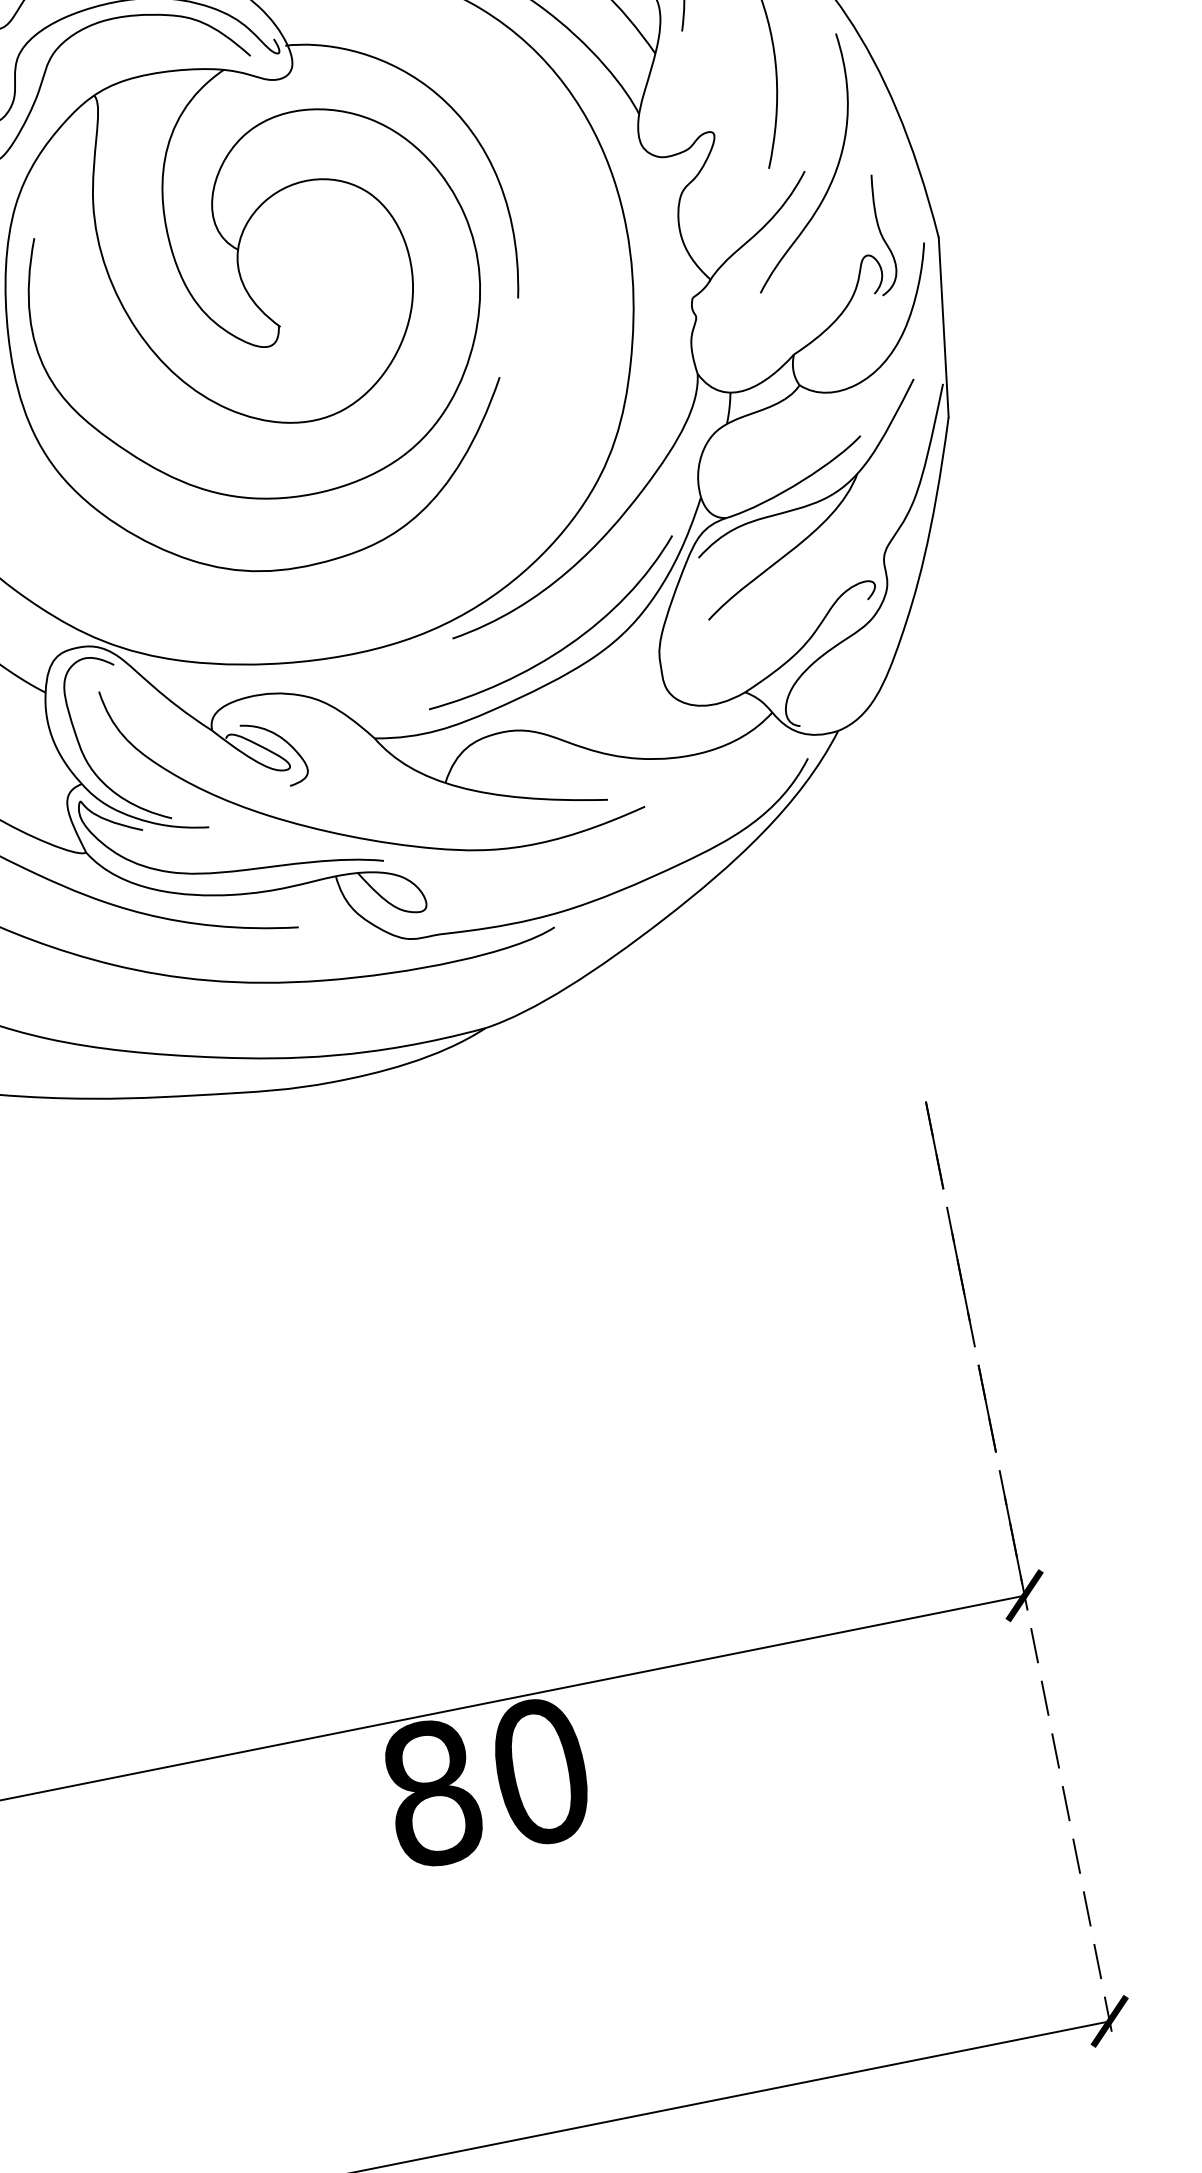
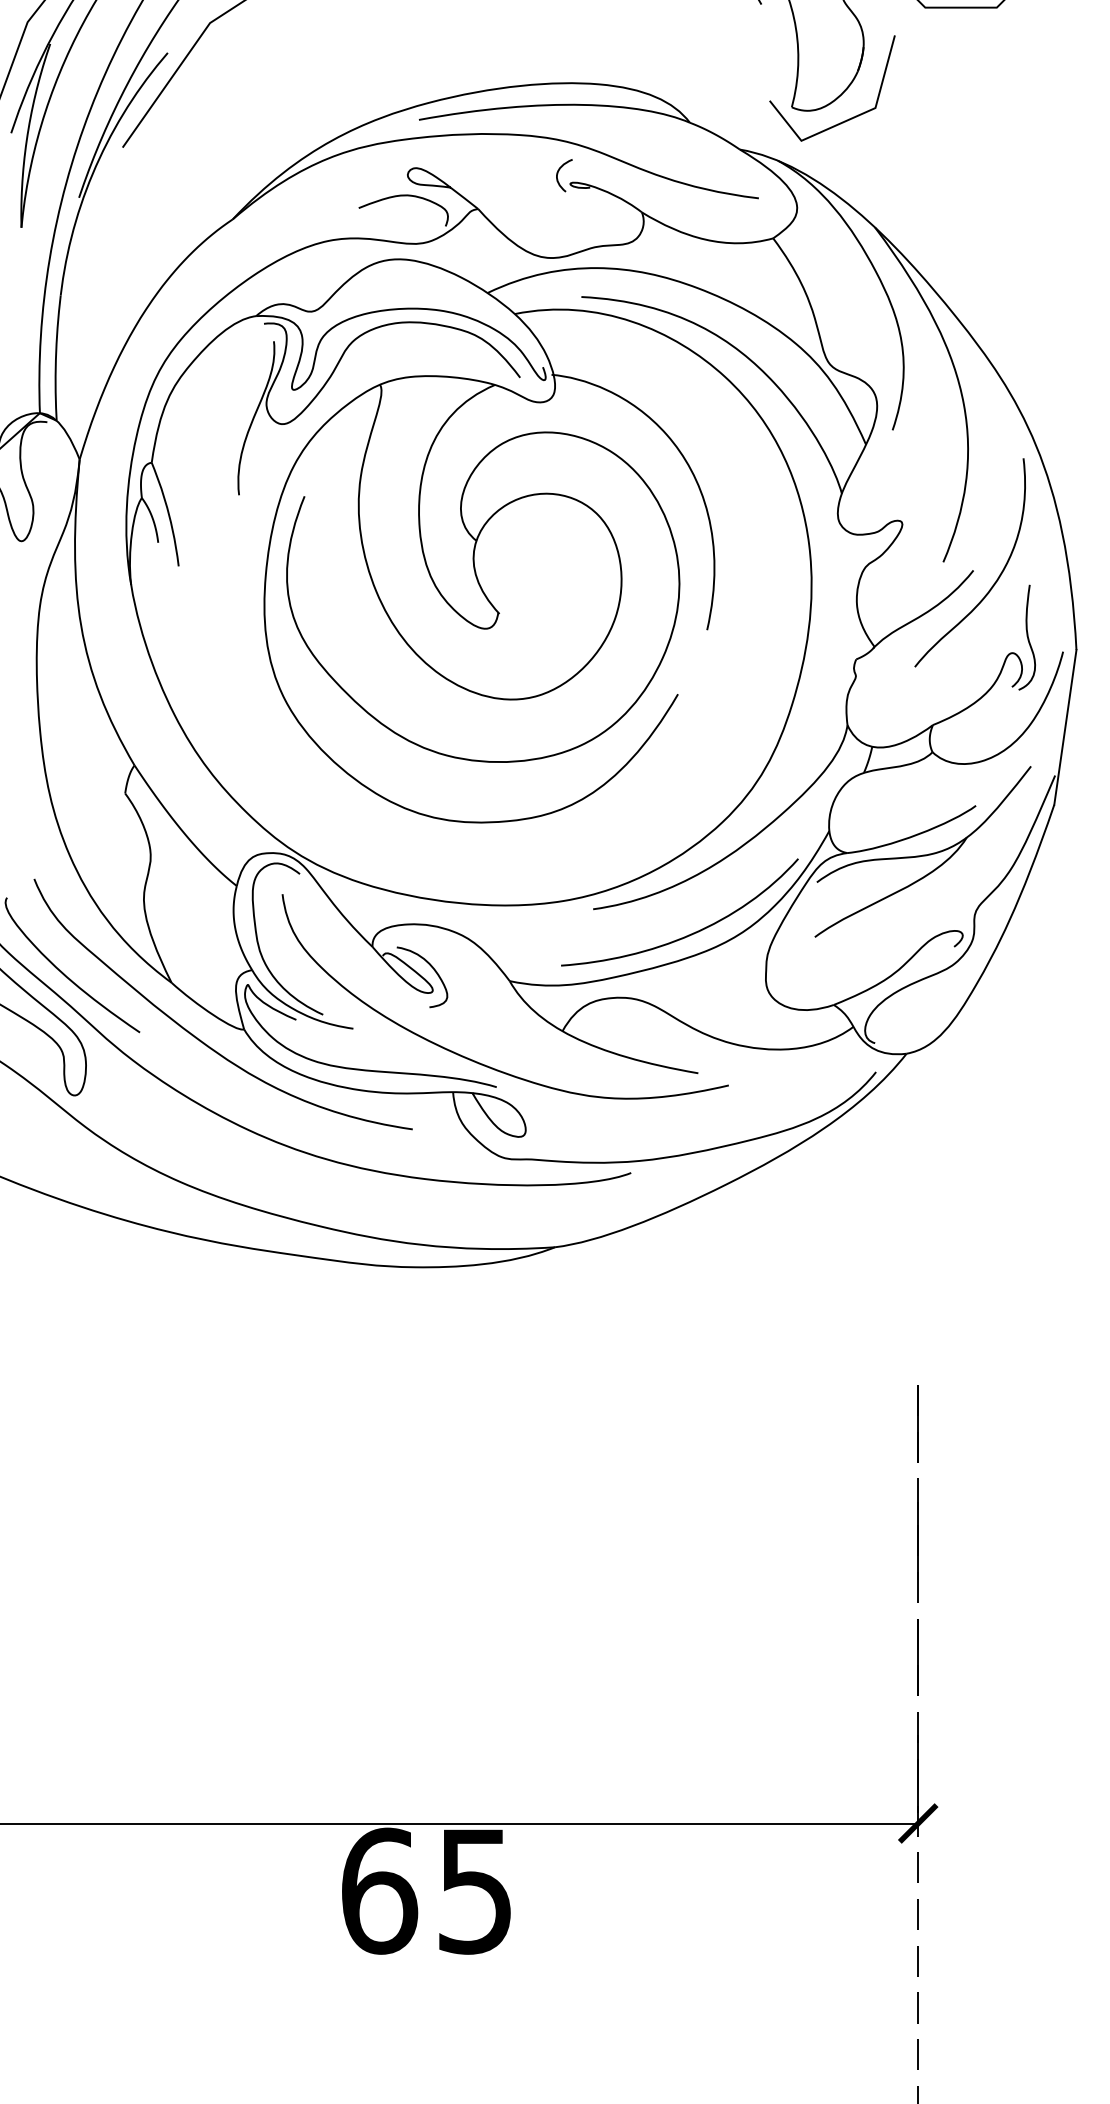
text: (486, 1781) -> (427, 1890), 80 -> 65

